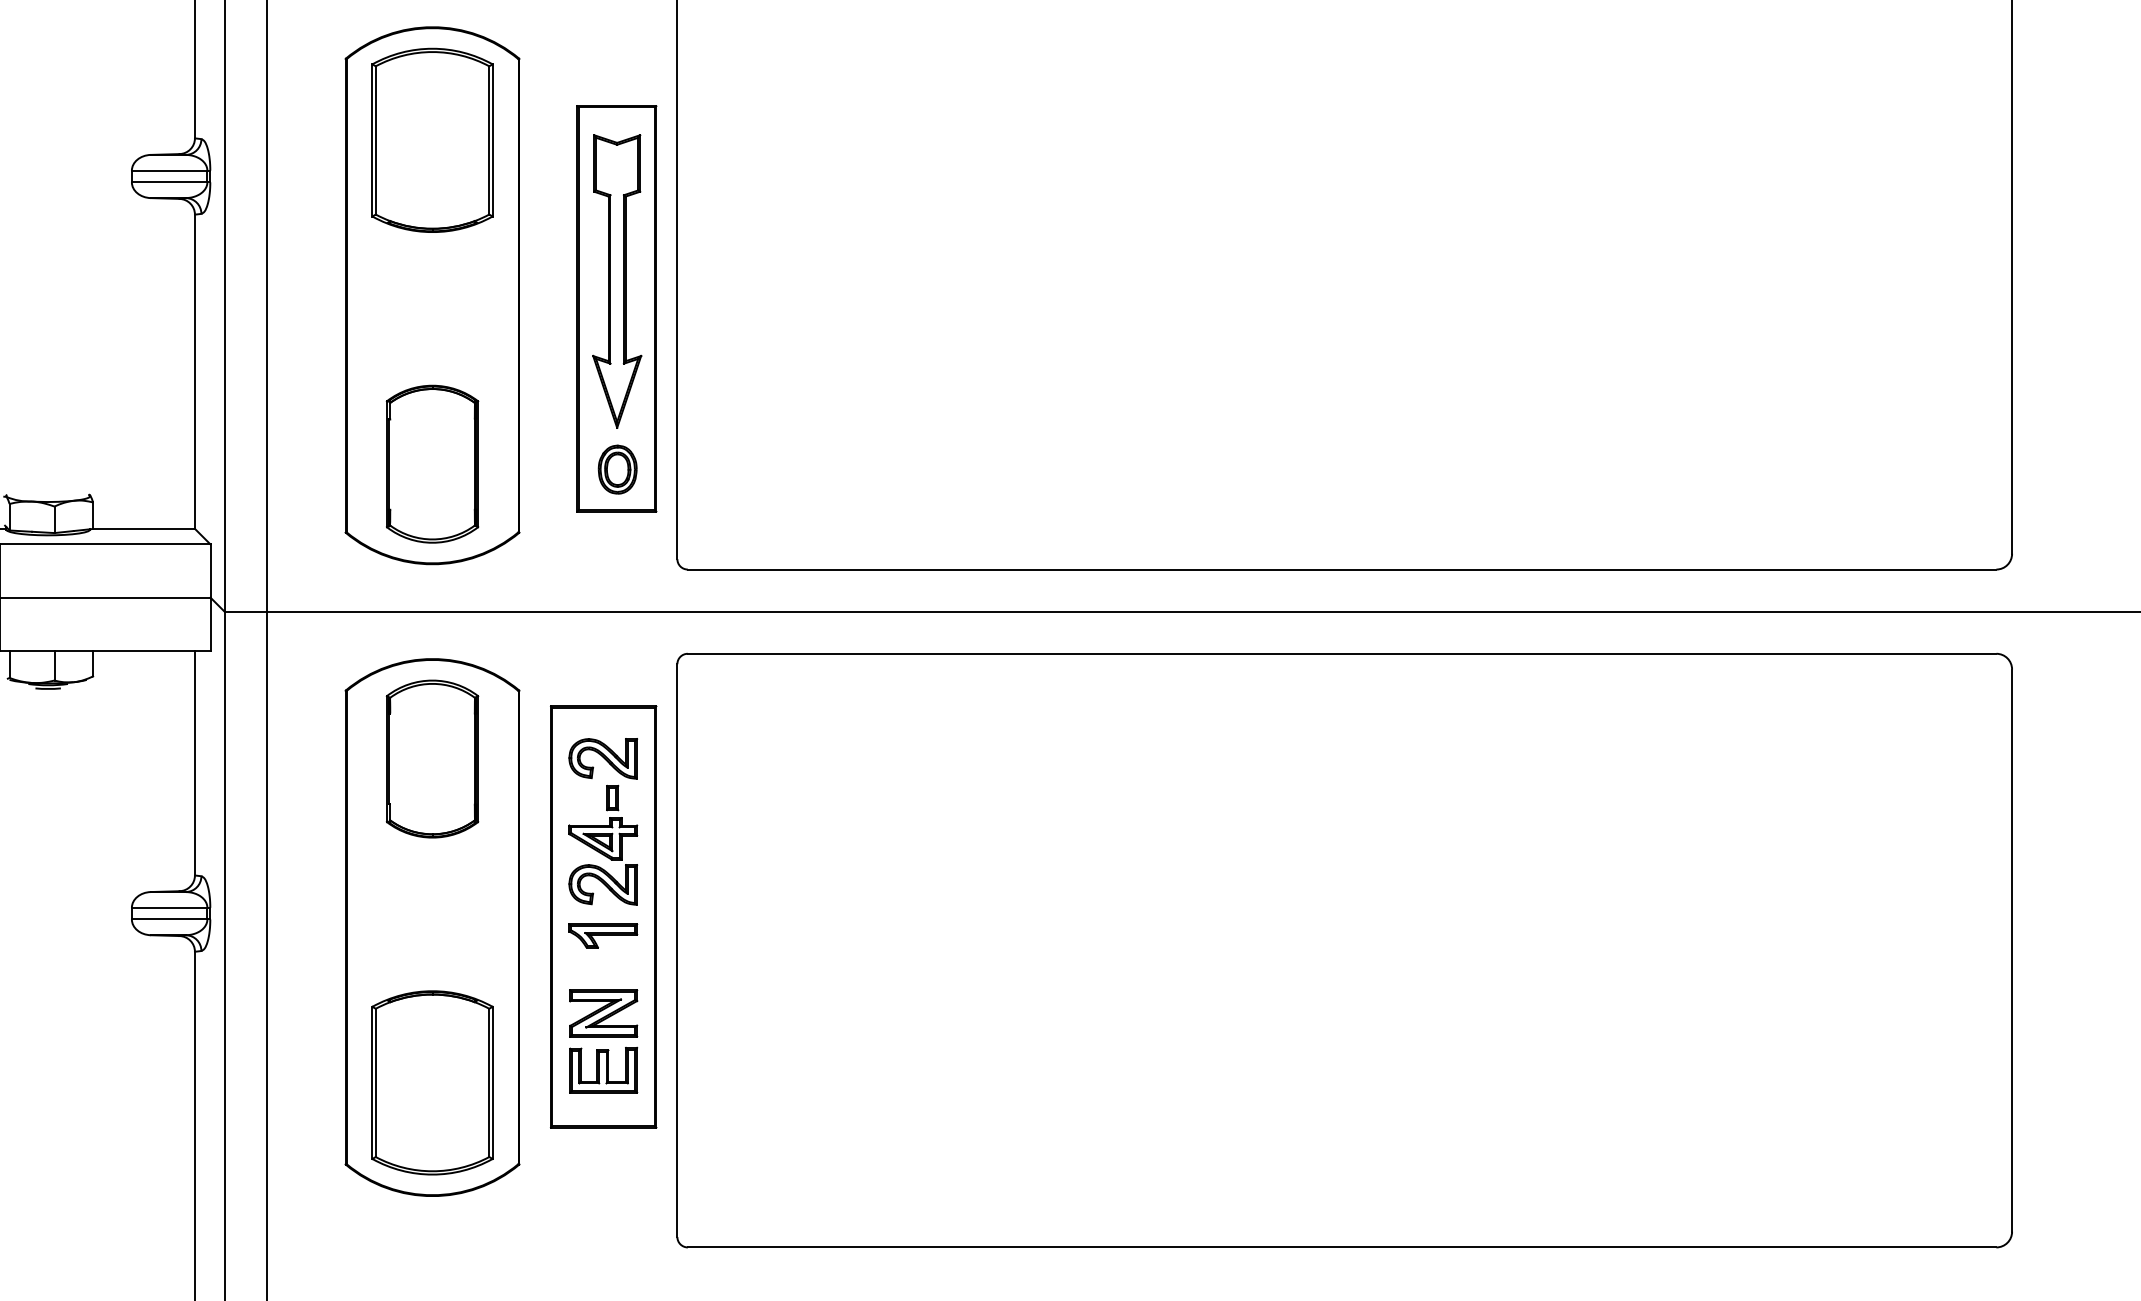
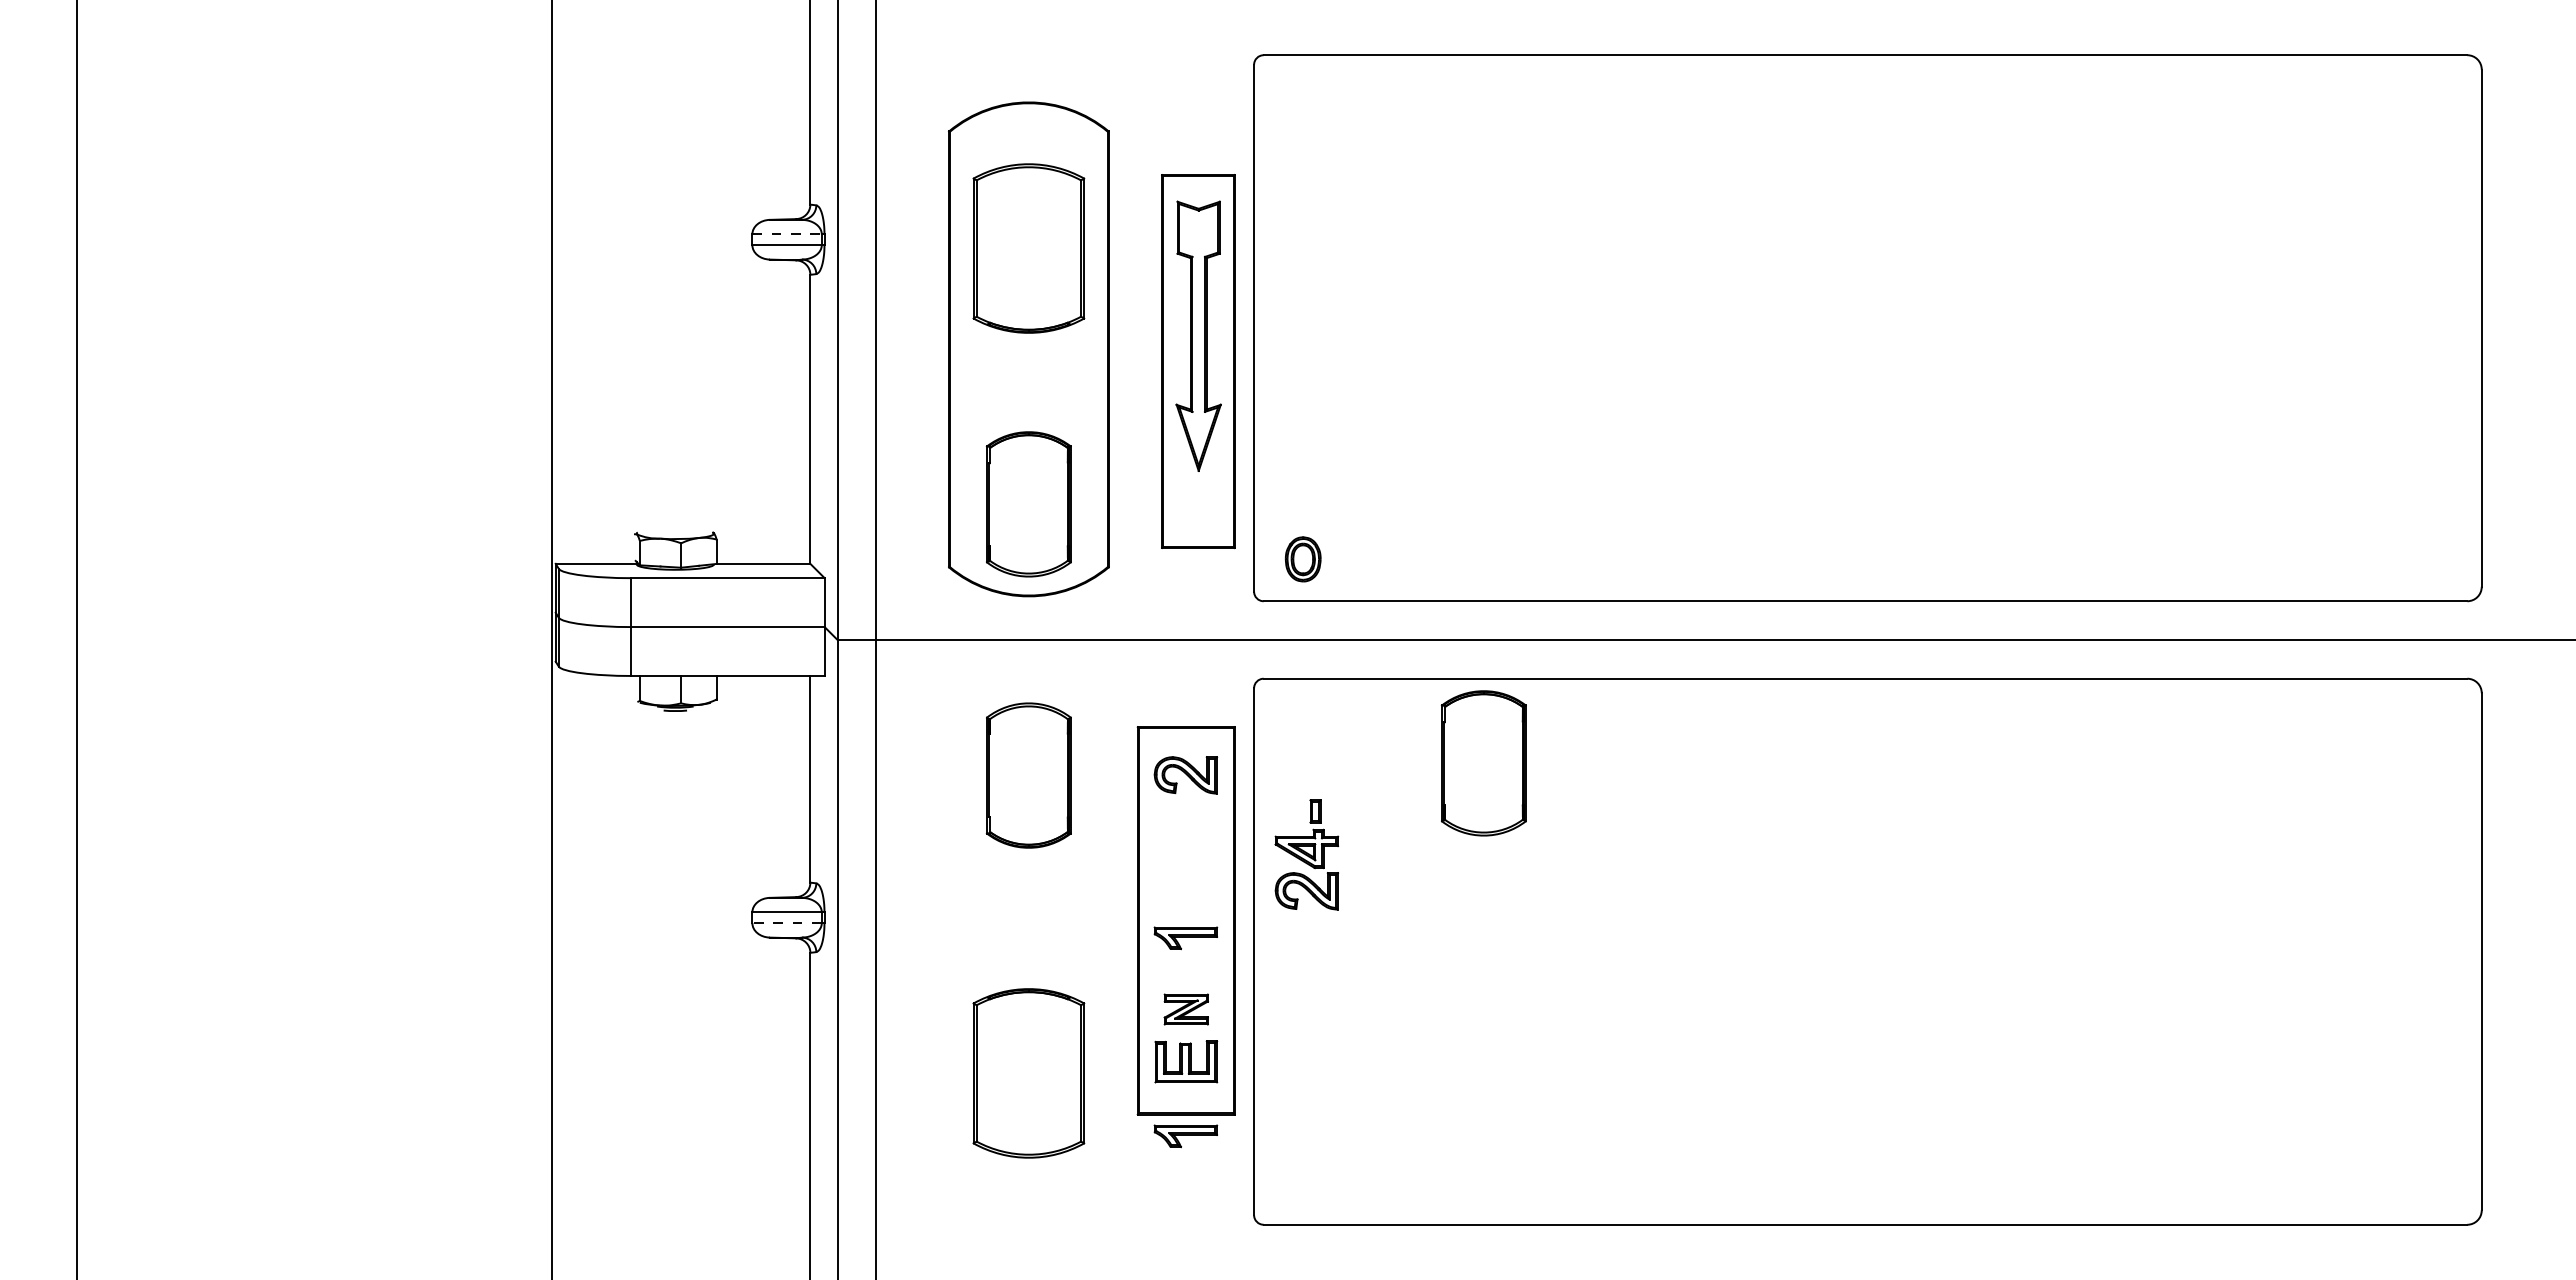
part: (432, 140) -> (1028, 248), moved
line: (170, 170) -> (787, 234), solid -> dashed
part: (616, 469) -> (1302, 559), moved
part: (926, 745) -> (1483, 763), added
part: (602, 844) -> (1306, 854), moved
line: (170, 919) -> (787, 923), solid -> dashed
part: (432, 927) -> (1028, 930), removed
part: (603, 1013) -> (1186, 1009), size x0.7
part: (602, 1151) -> (1185, 1136), added

